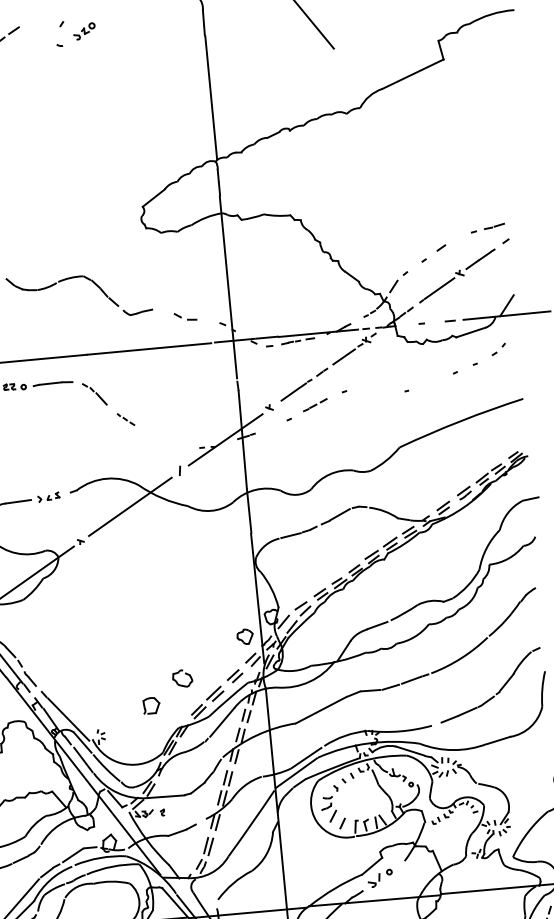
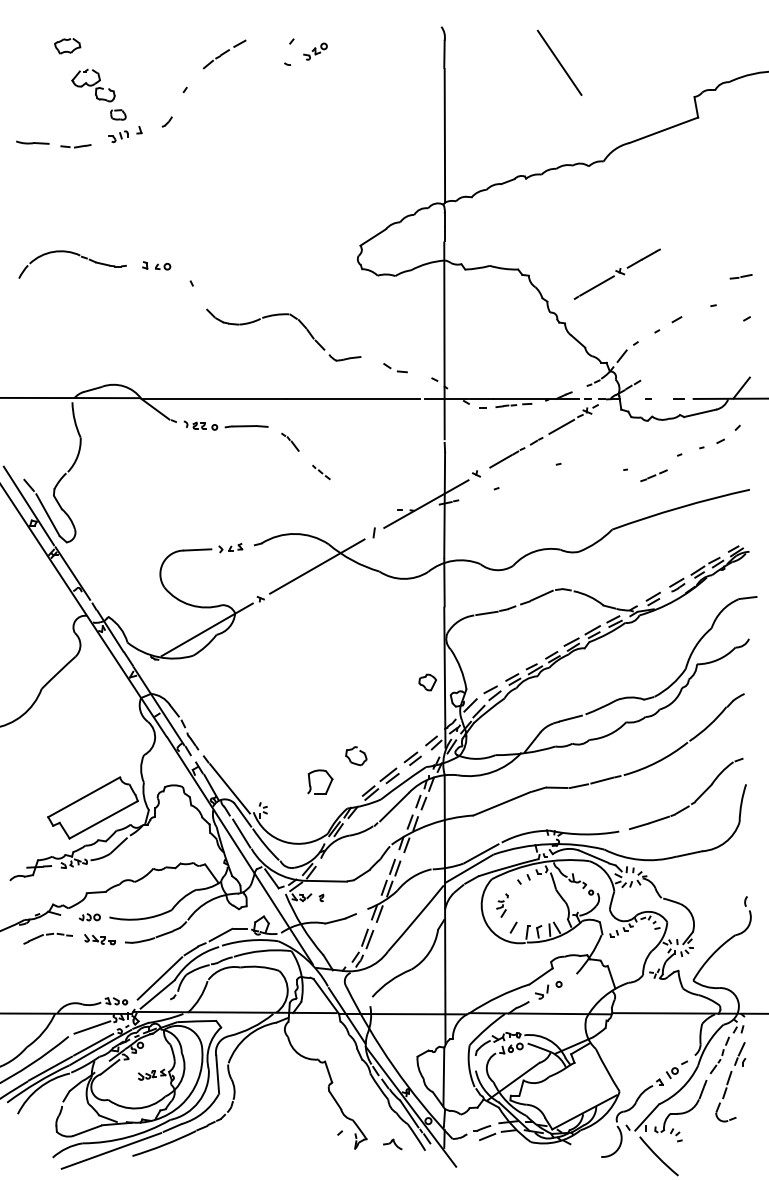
line: (493, 226) -> (740, 276), moved
part: (456, 275) -> (616, 273), moved
part: (498, 348) -> (728, 433), size x1.6
part: (94, 394) -> (290, 442), size x0.7
line: (314, 404) -> (653, 475), moved
part: (245, 636) -> (427, 682), moved
part: (150, 706) -> (319, 782), size x1.4
part: (330, 804) -> (502, 905), size x0.6

